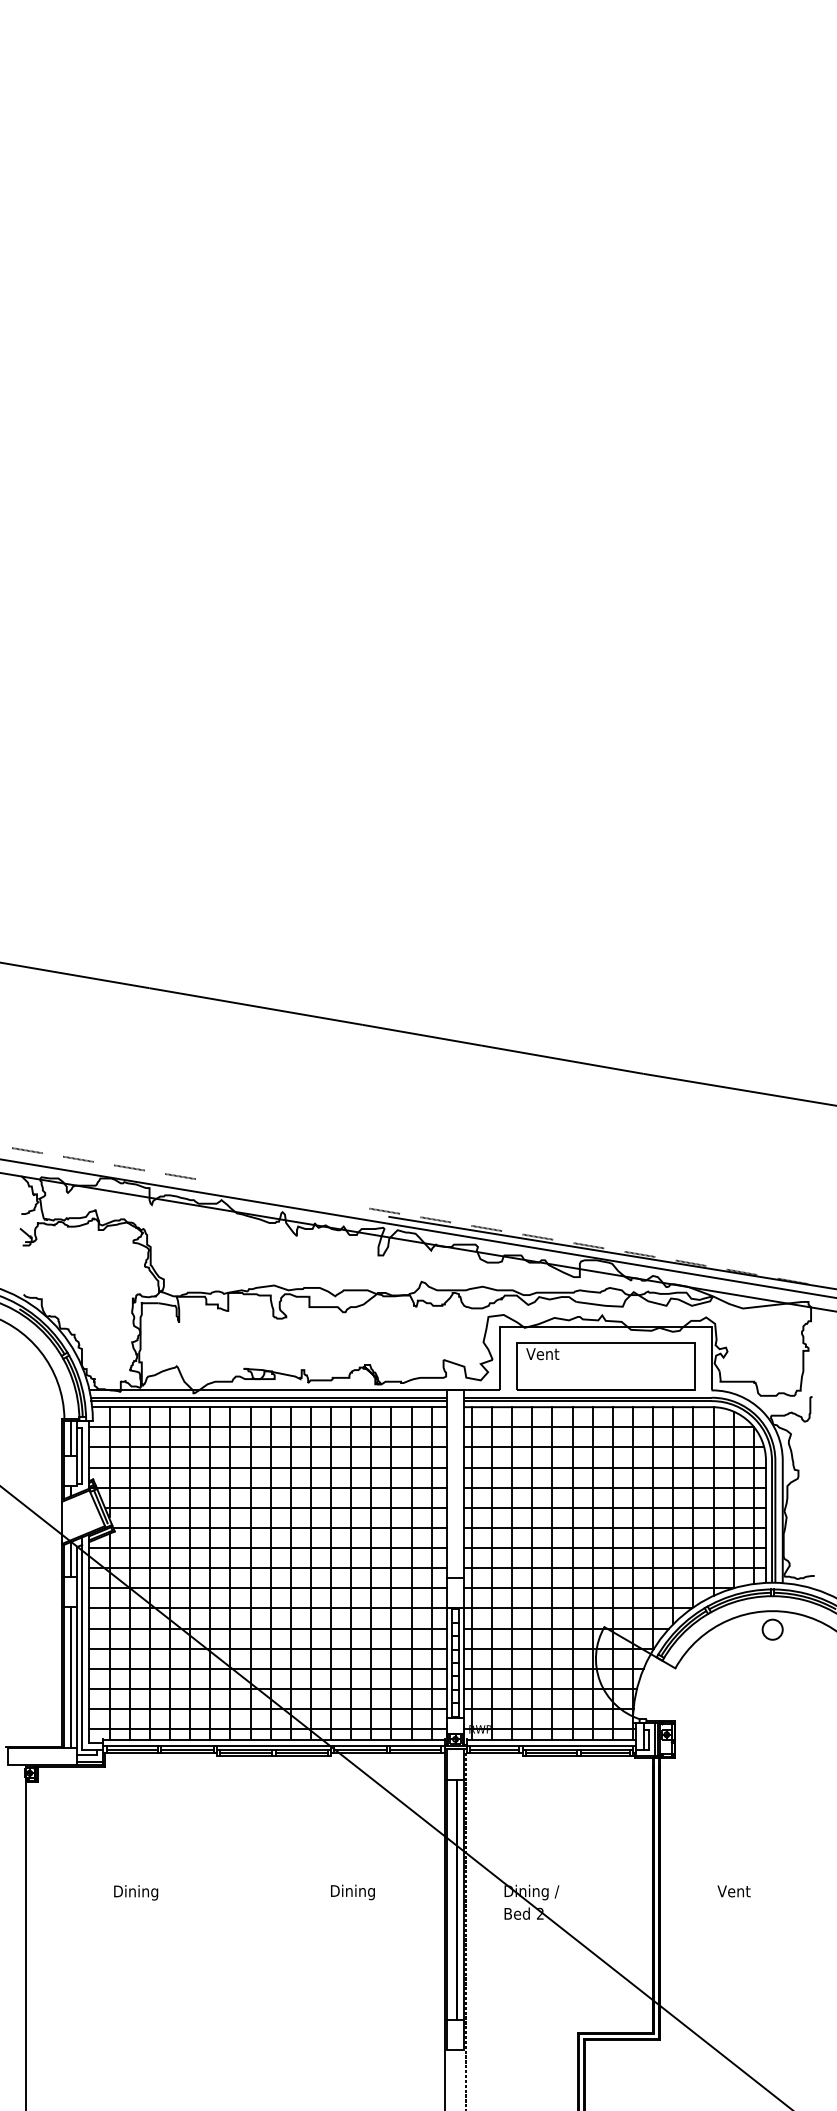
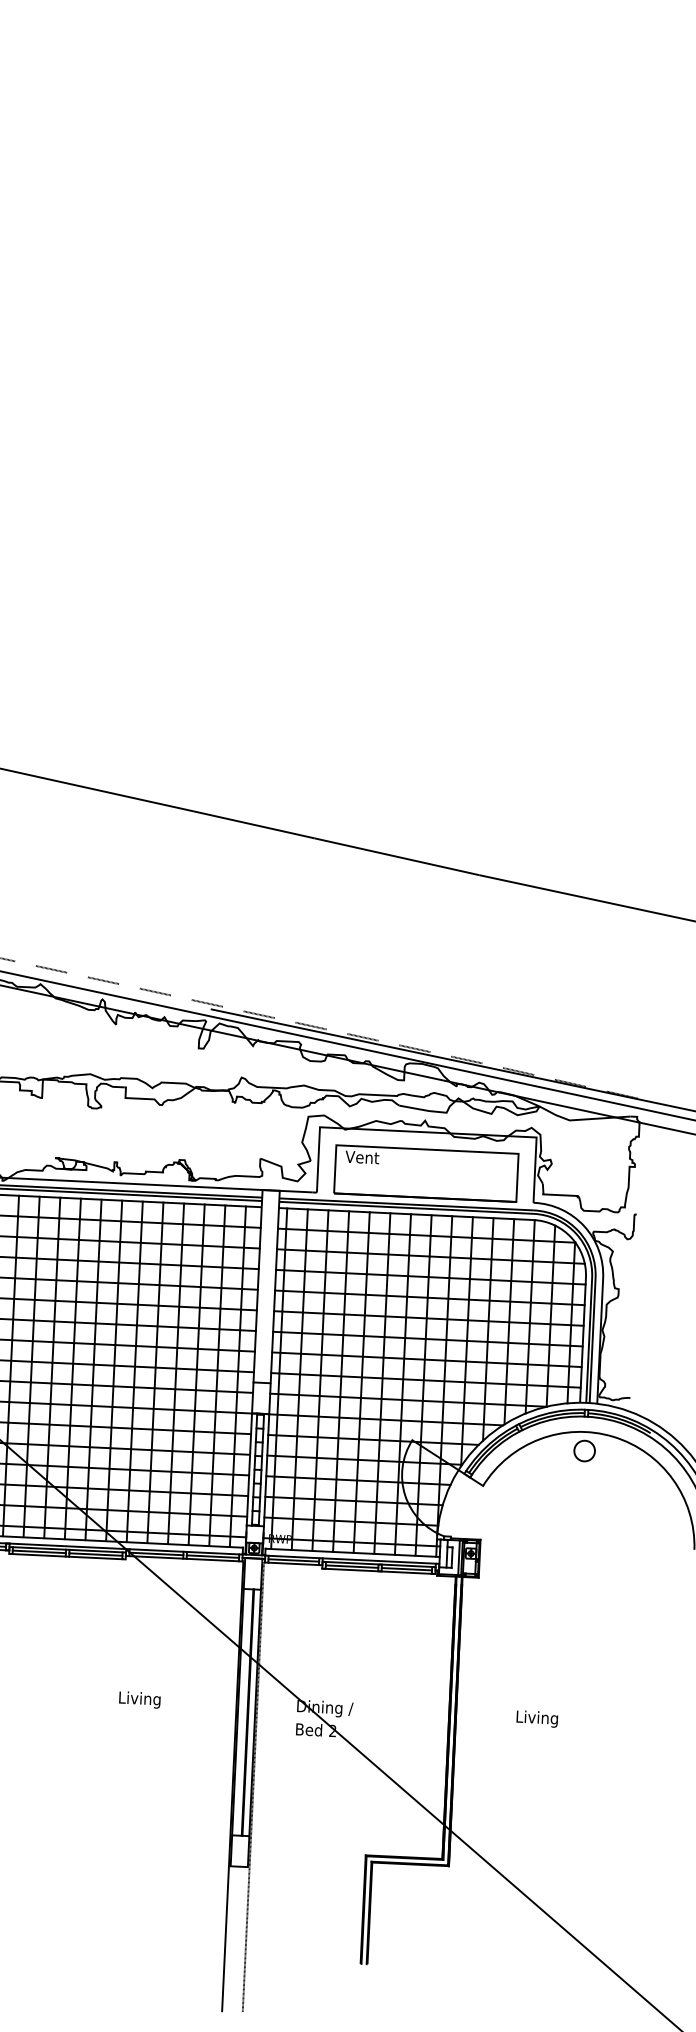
line: (231, 1184) -> (51, 968), added
line: (282, 1193) -> (103, 980), added
line: (333, 1202) -> (155, 991), added
text: (353, 1892) -> (142, 1700), Dining -> Living
text: (737, 1892) -> (535, 1718), Vent -> Living

